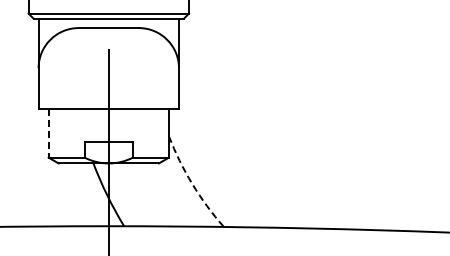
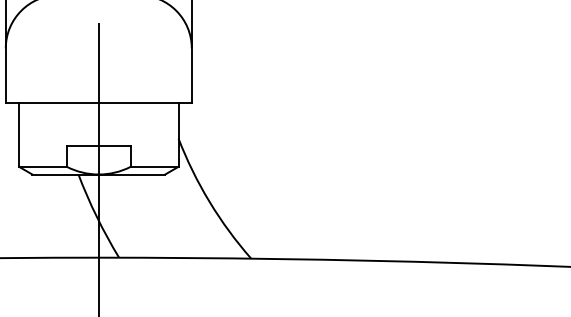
line: (48, 133) -> (18, 134), dashed -> solid
arc: (192, 184) -> (209, 202), dashed -> solid

